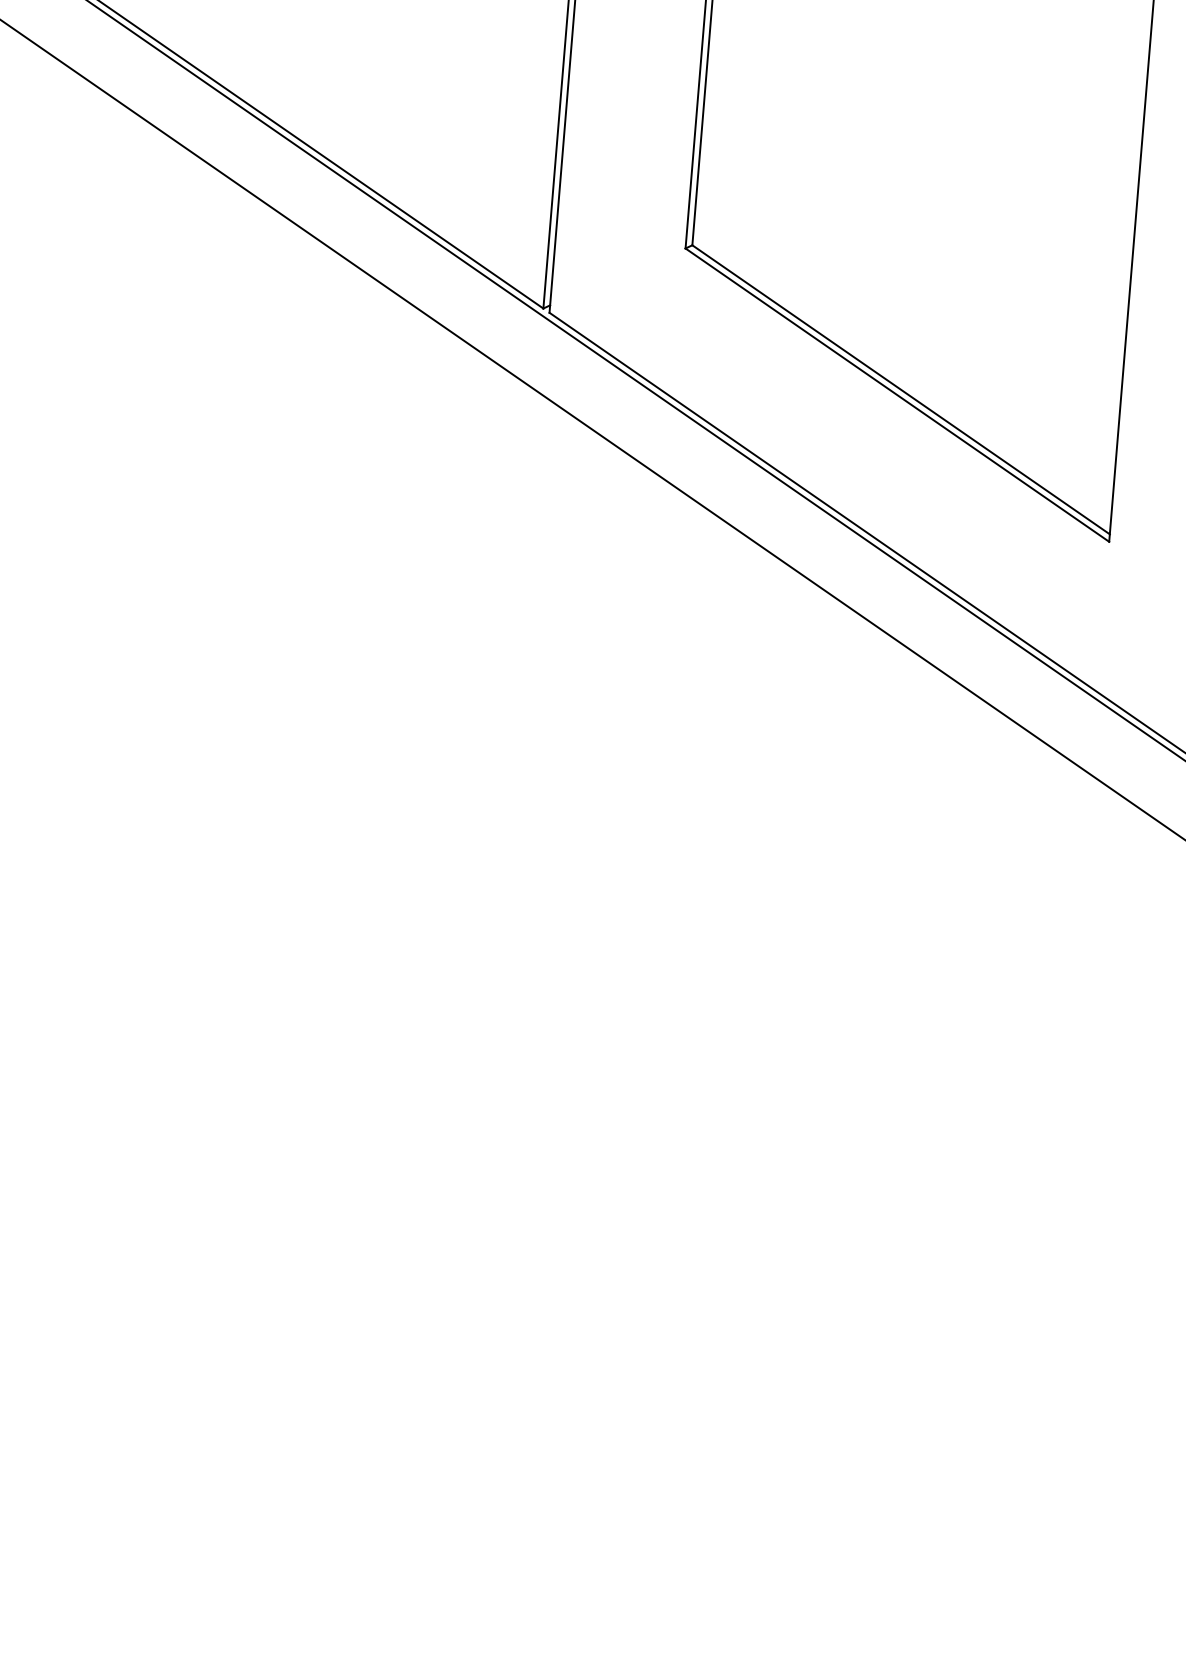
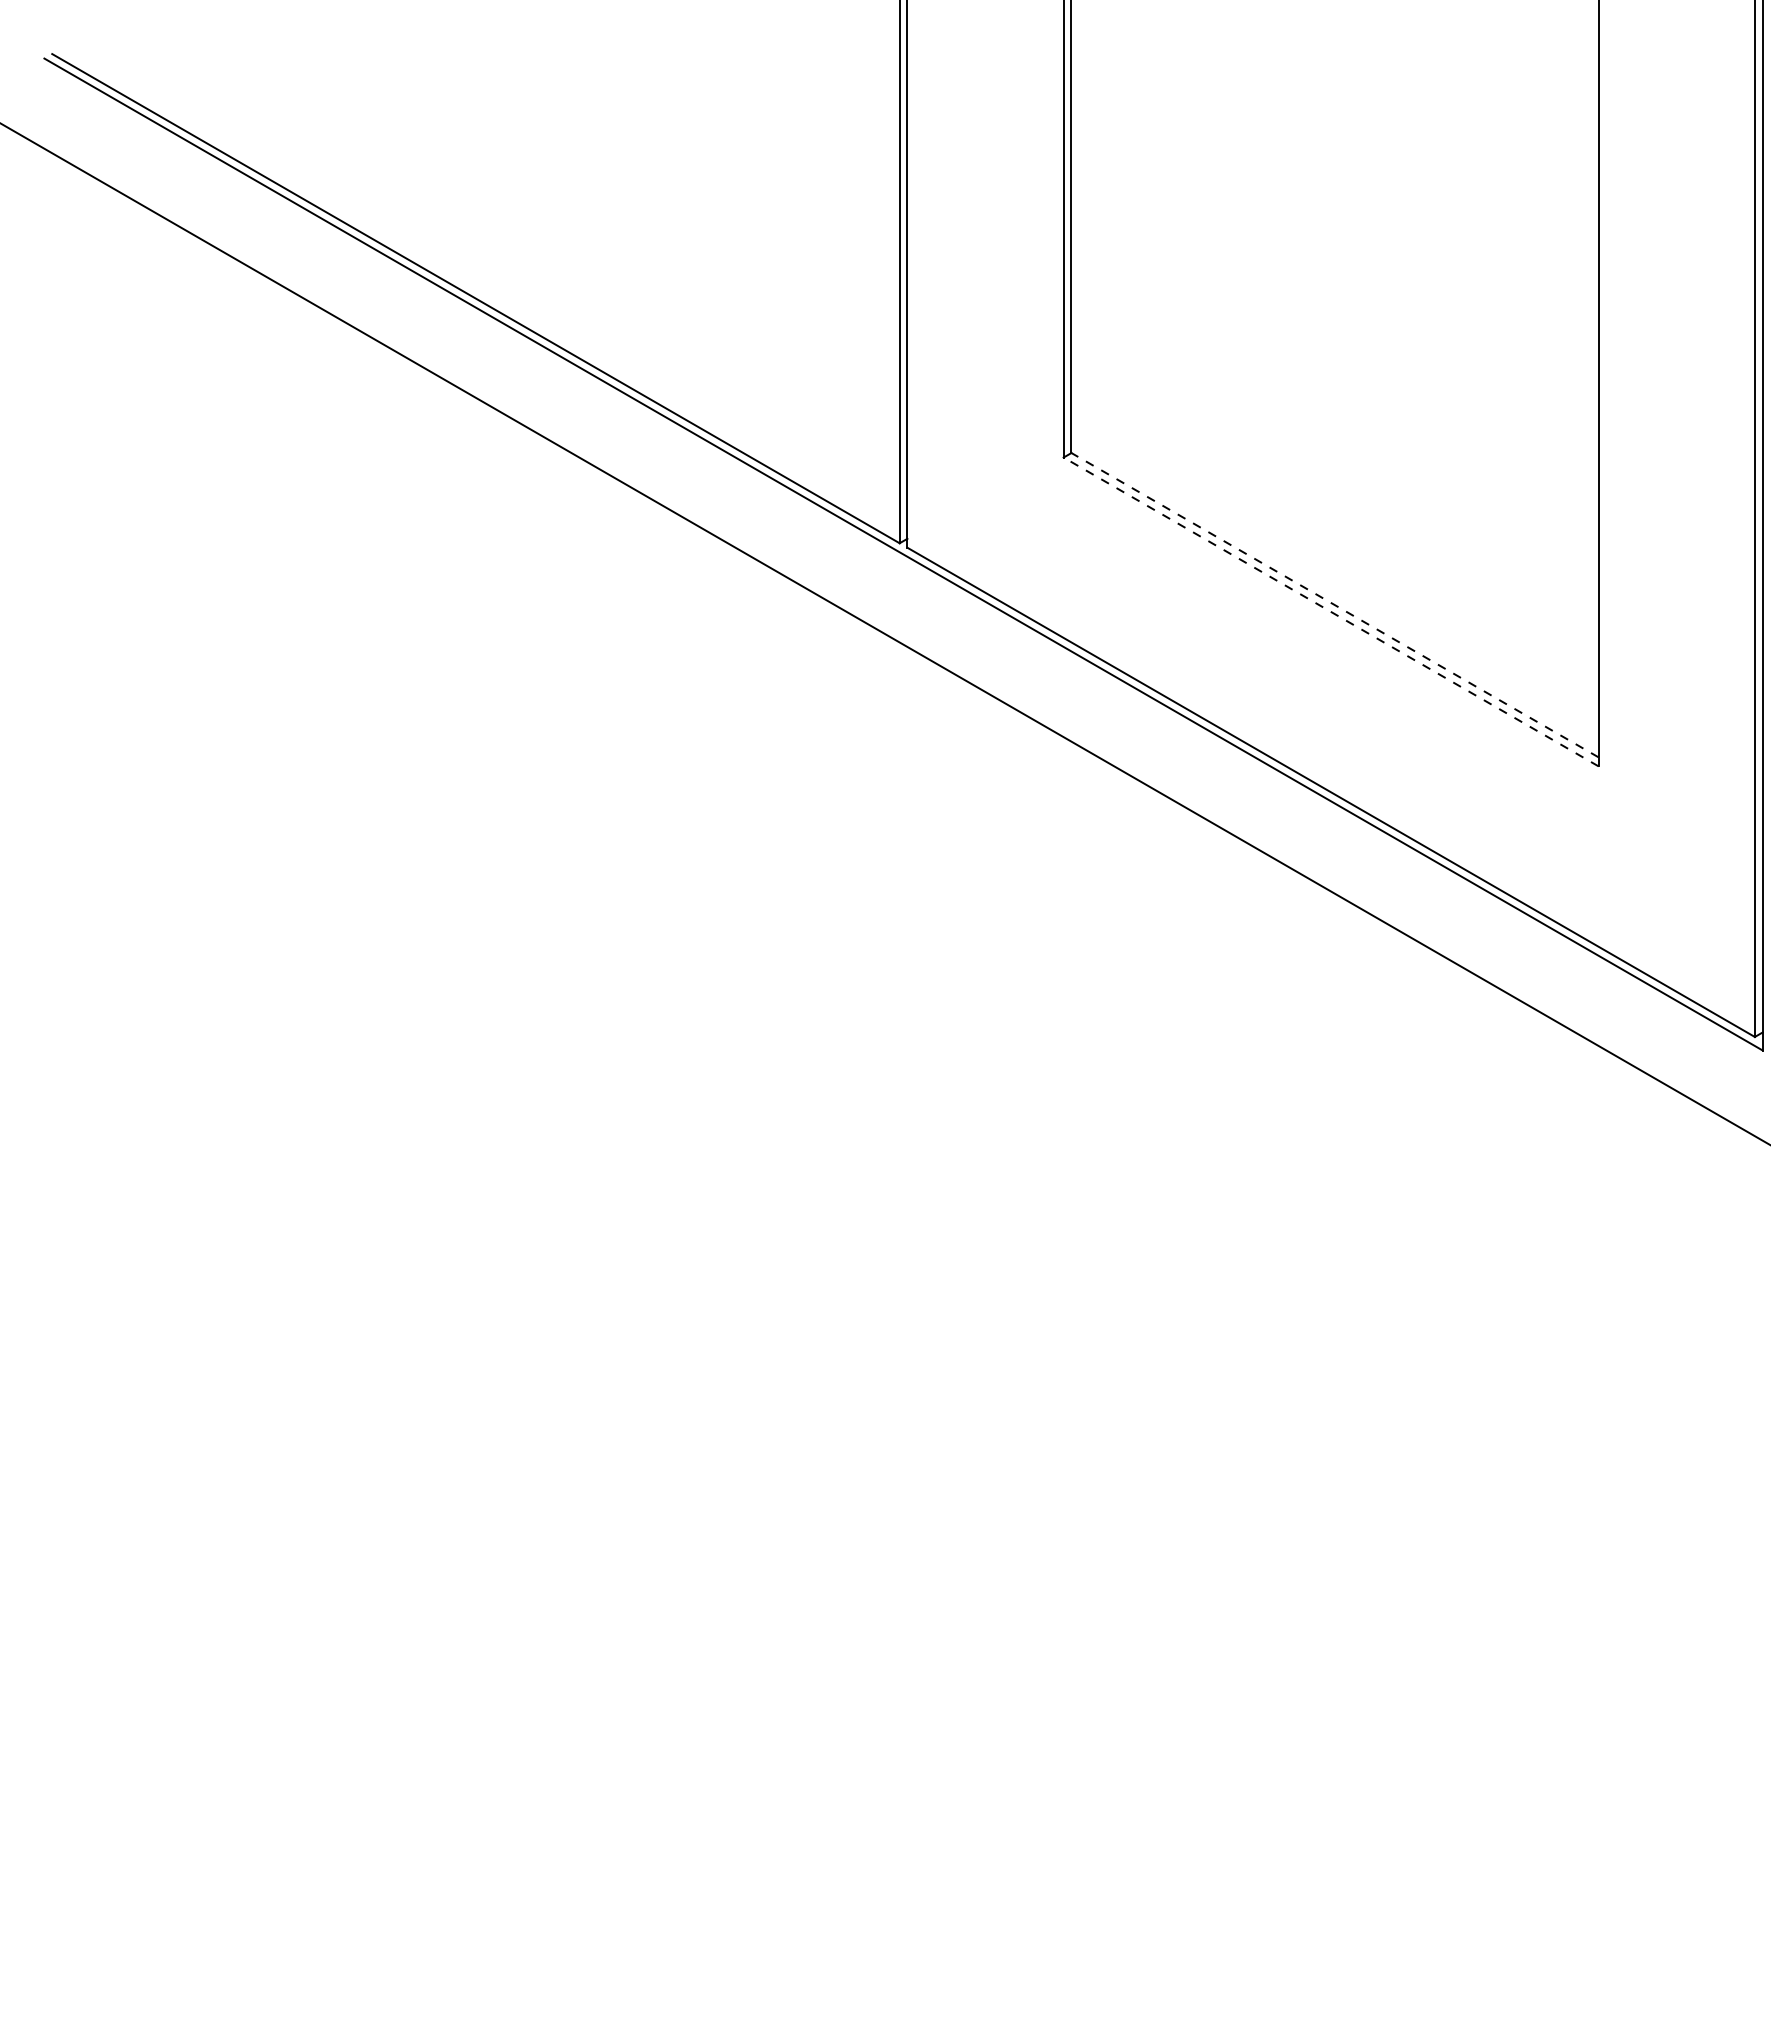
line: (900, 389) -> (1334, 604), solid -> dashed
line: (897, 394) -> (1331, 611), solid -> dashed

